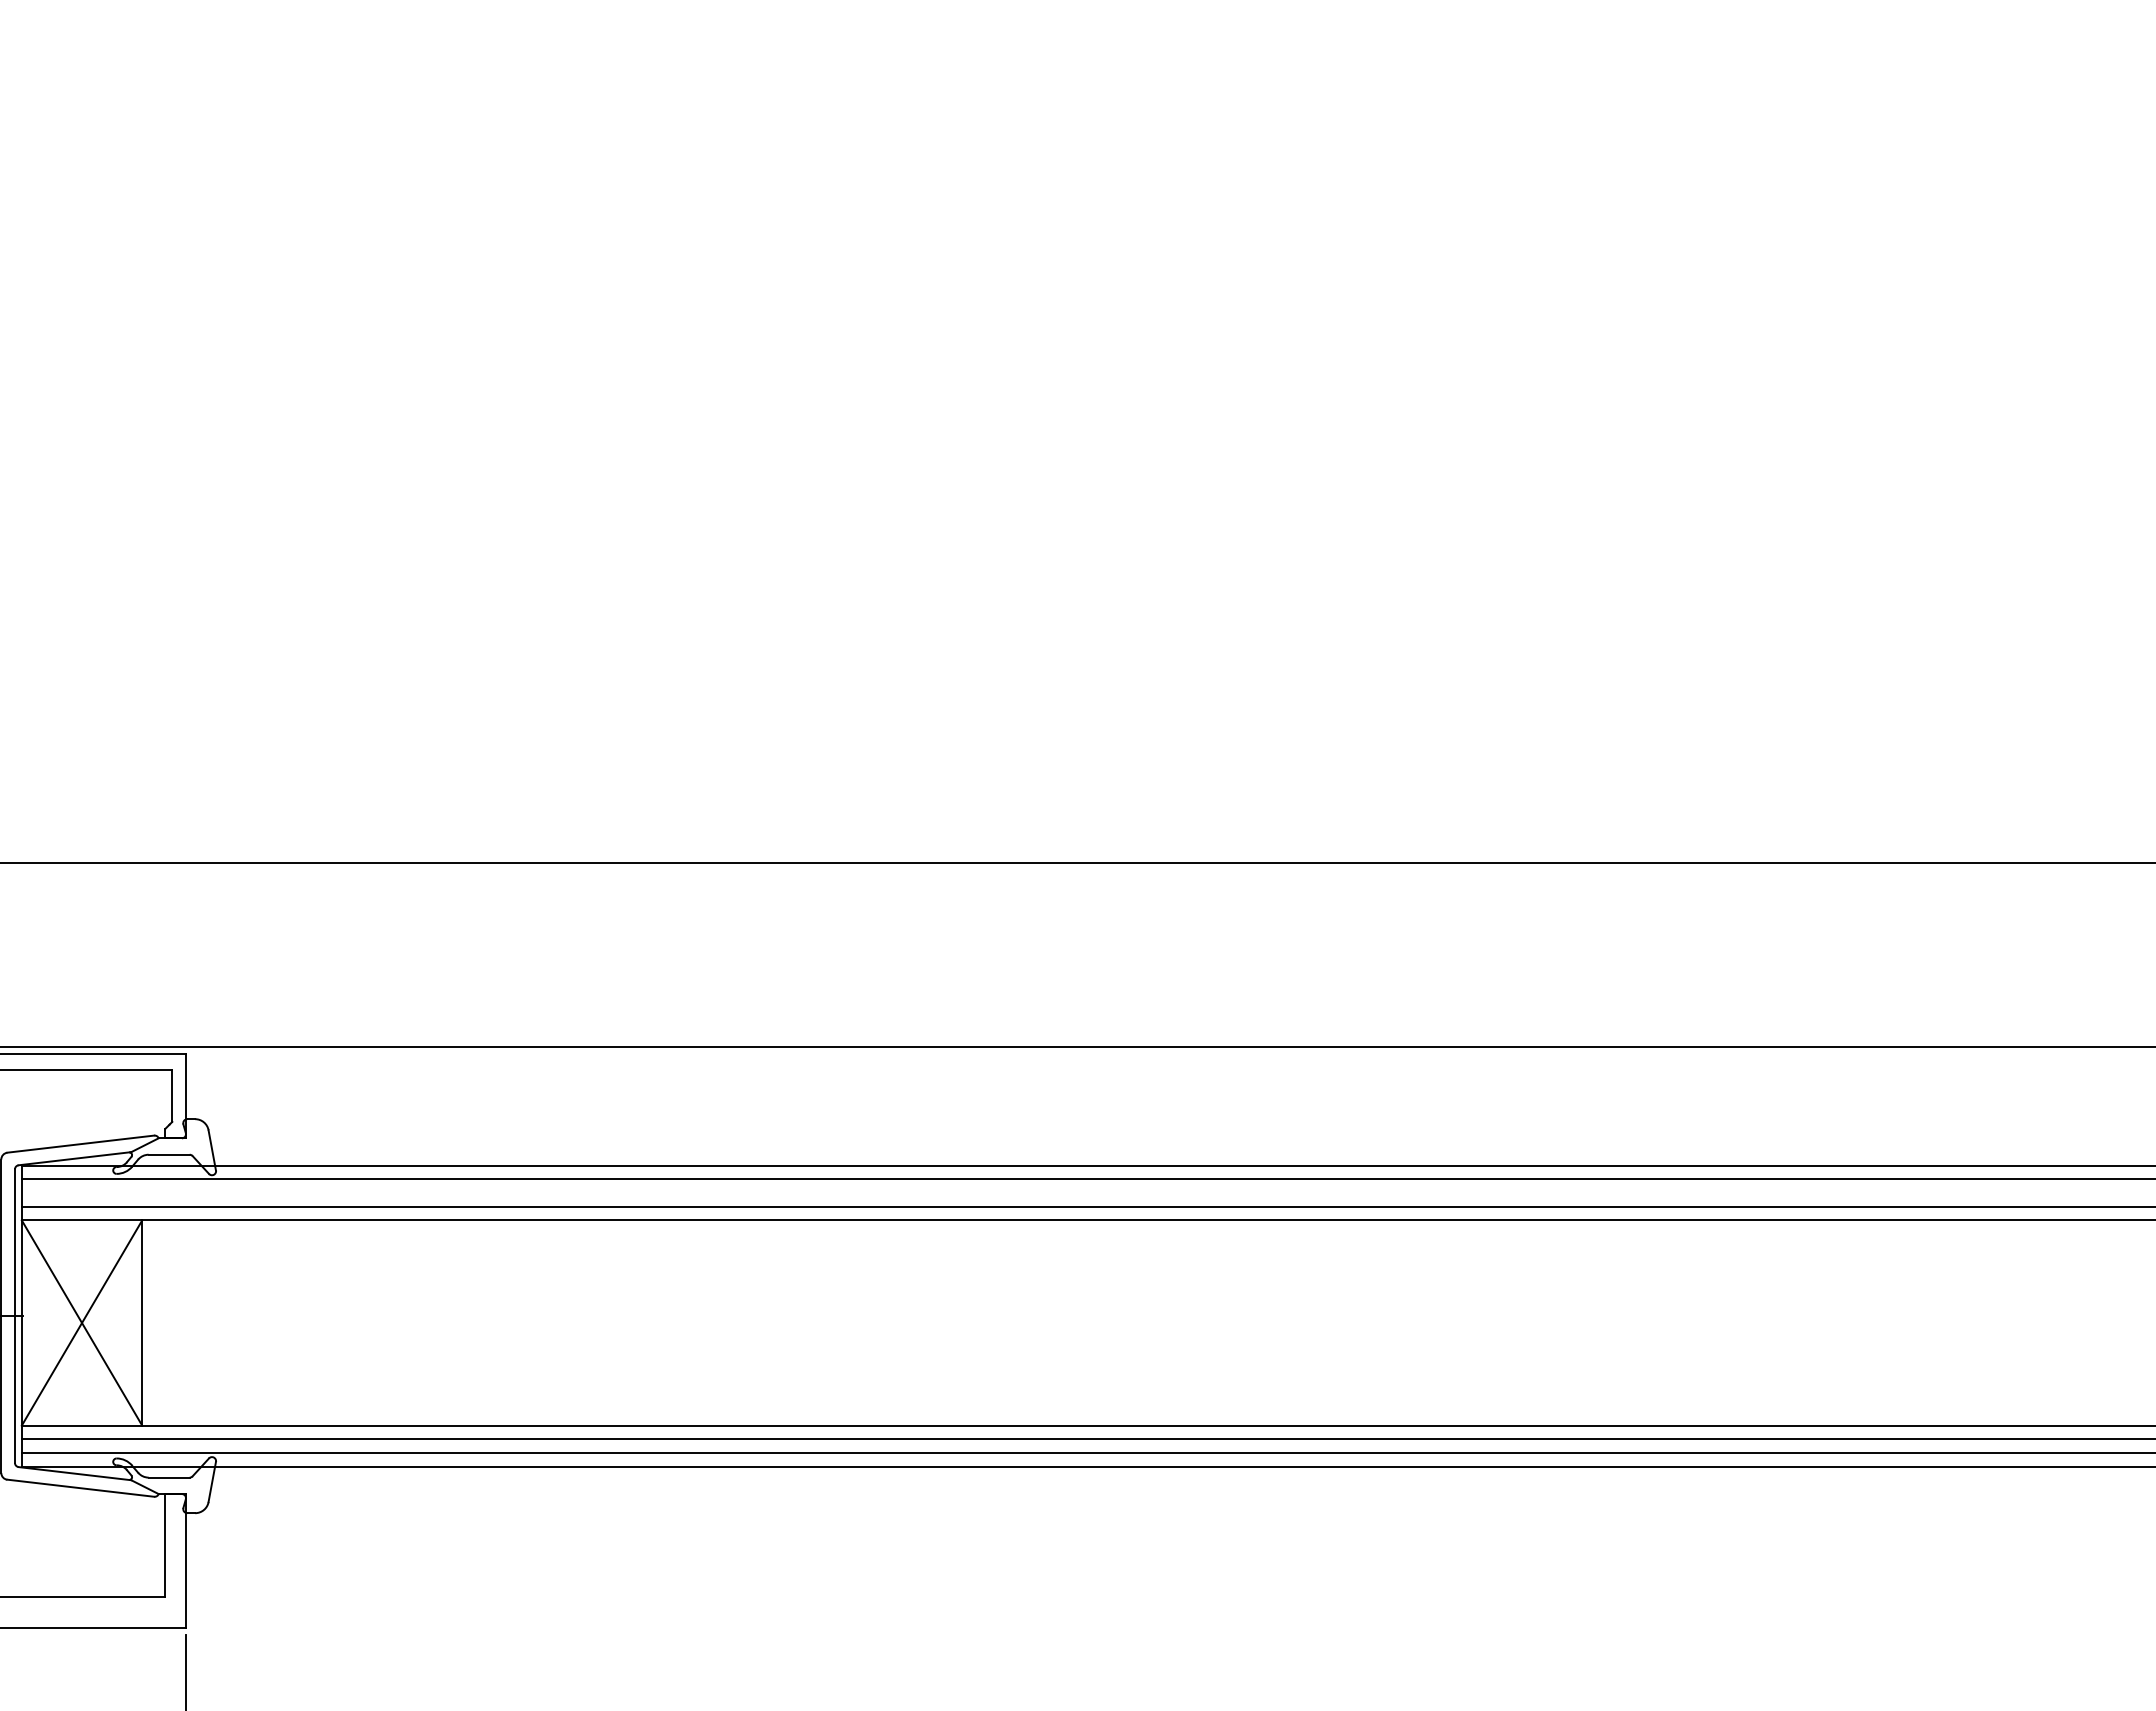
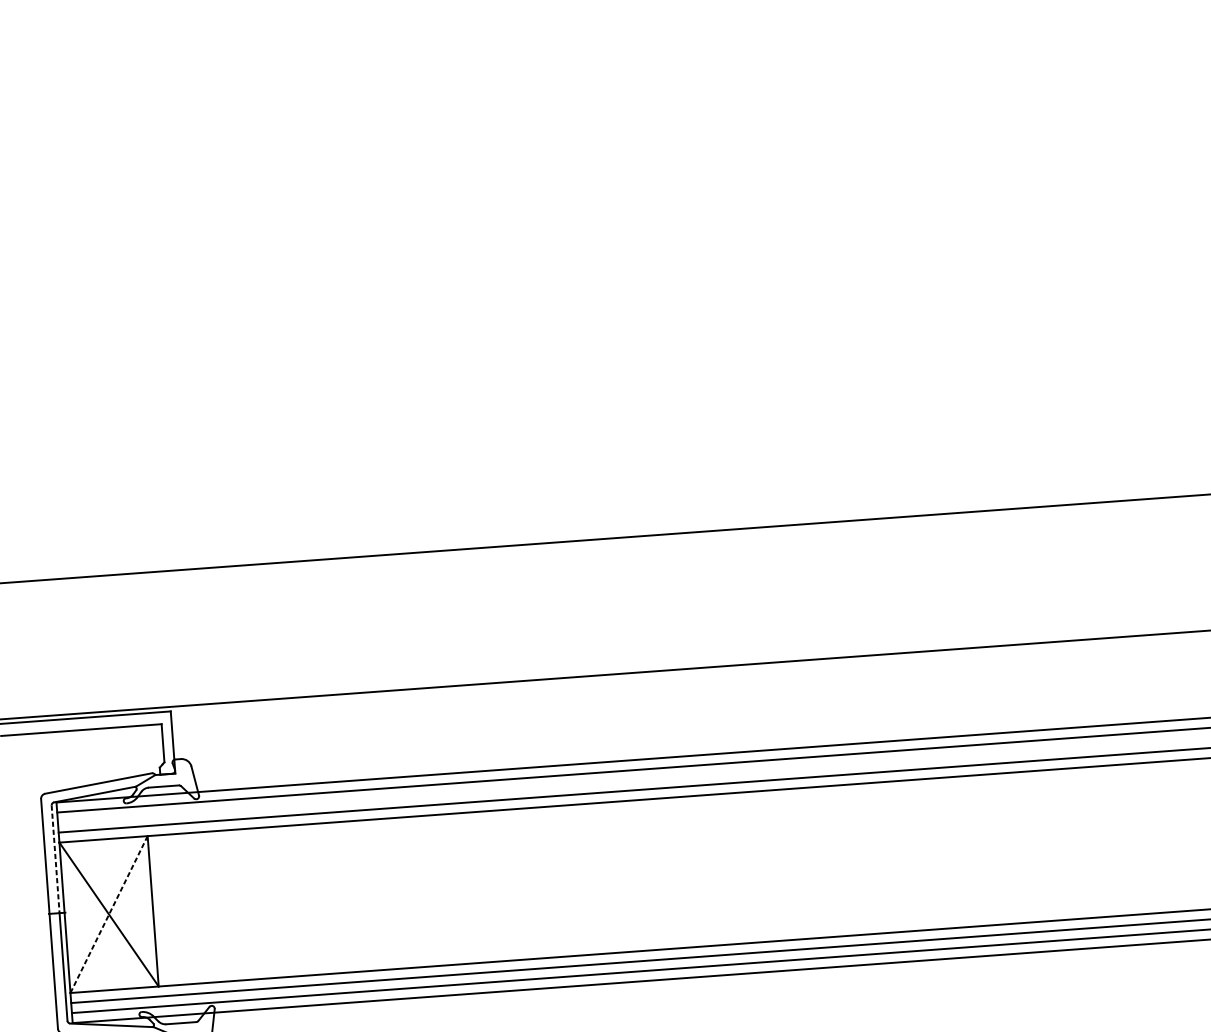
line: (14, 1243) -> (55, 859), solid -> dashed
line: (82, 1323) -> (109, 914), solid -> dashed

